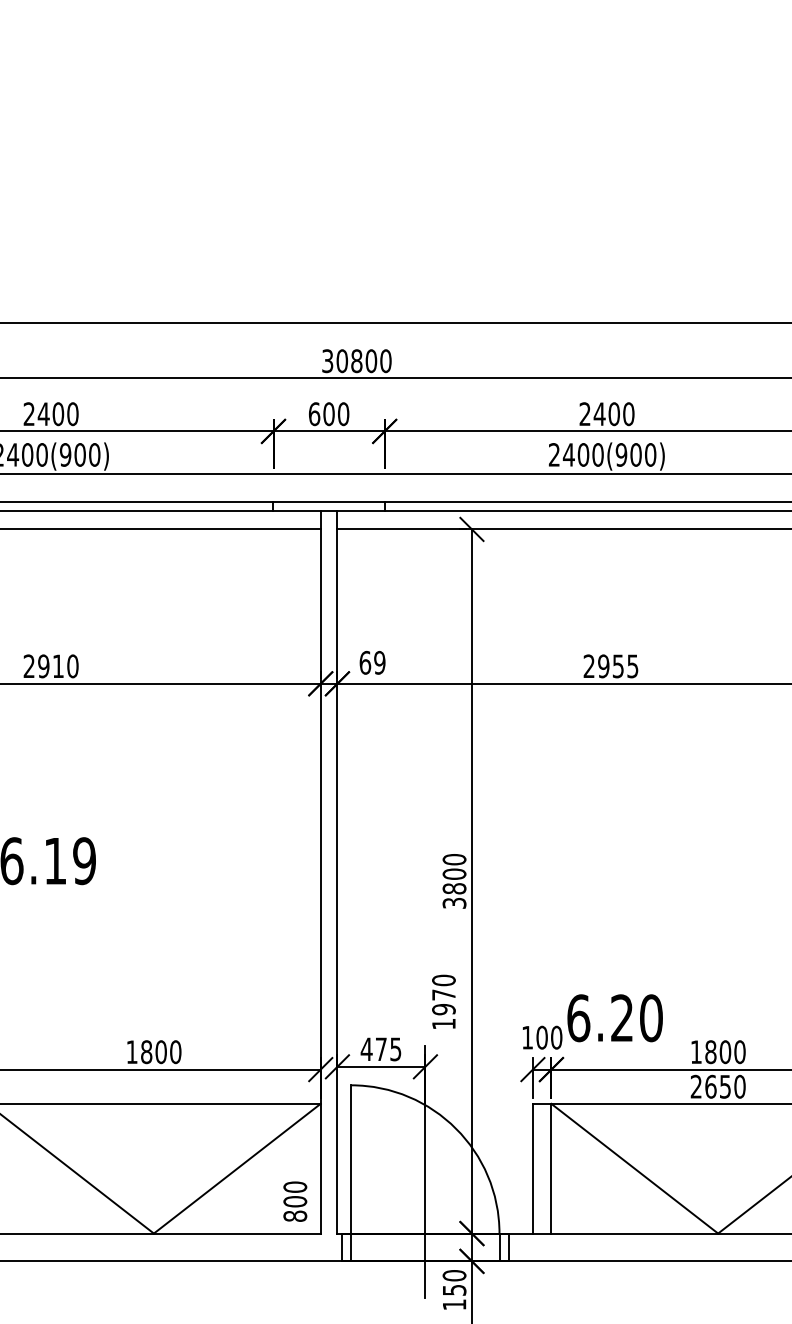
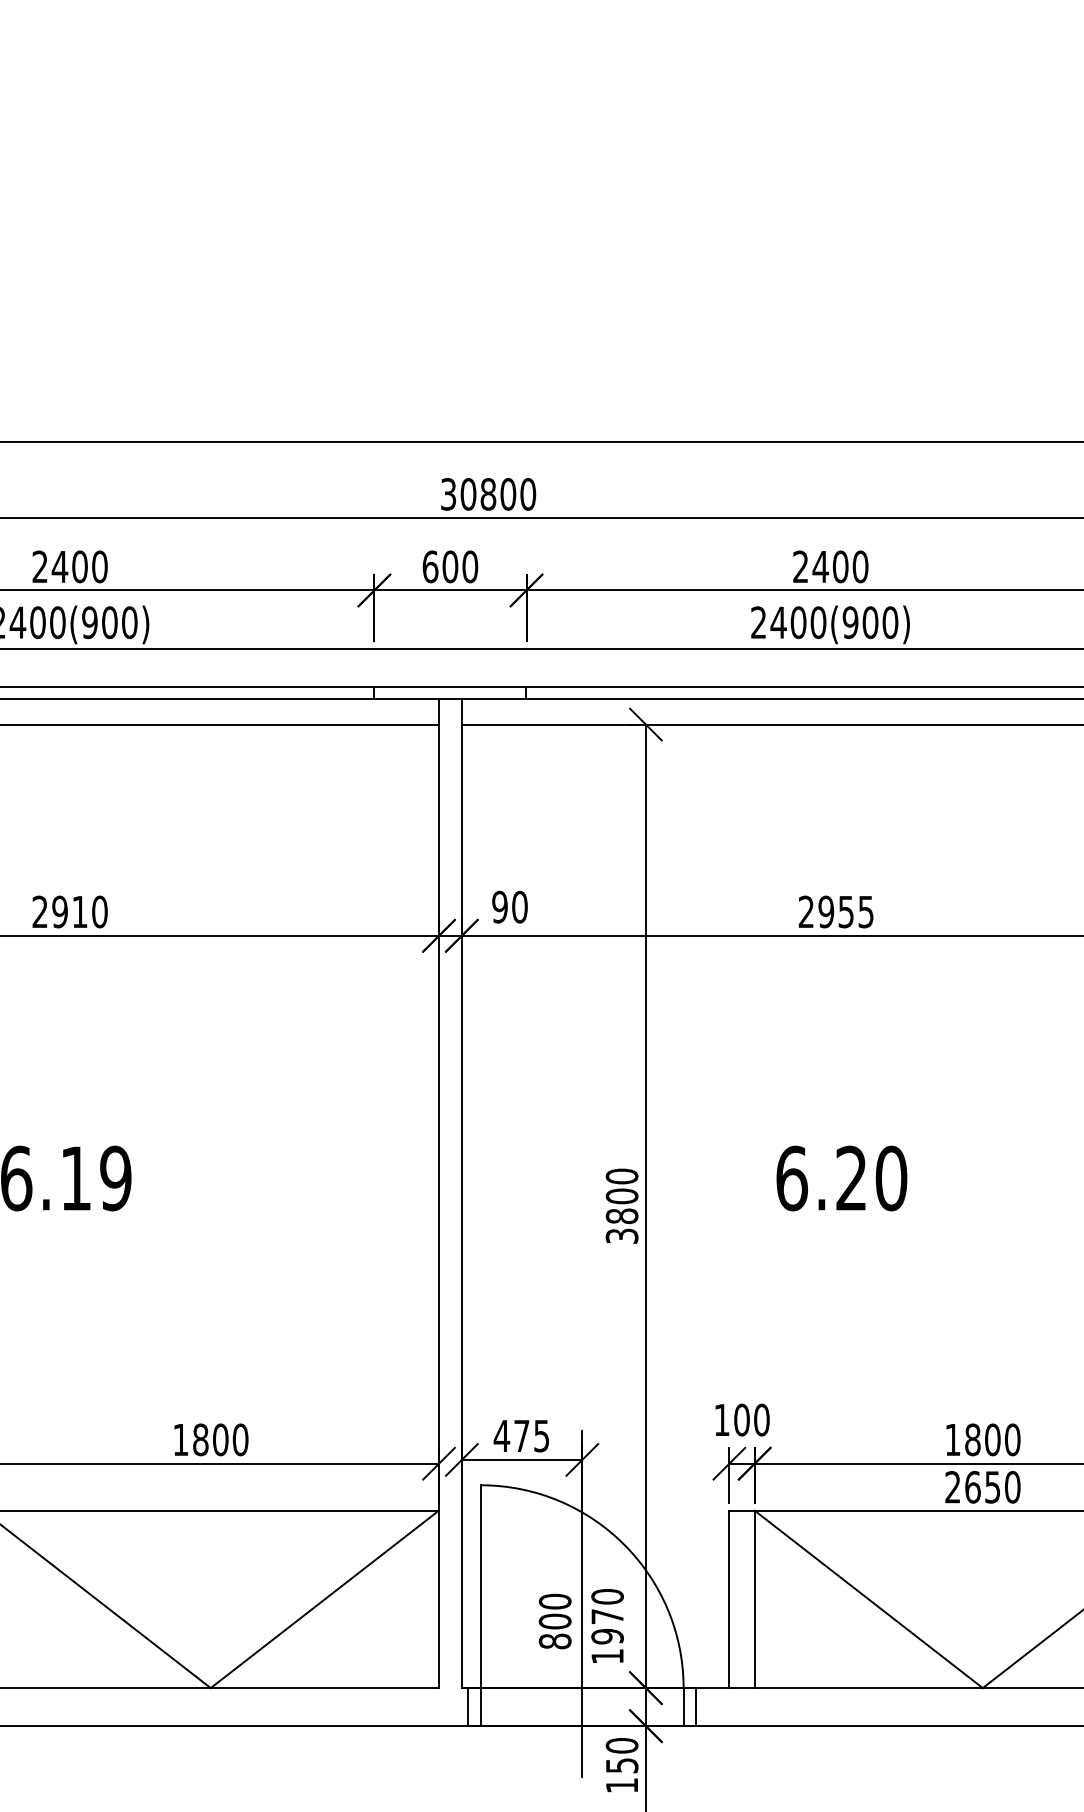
text: (372, 662) -> (509, 906), 69 -> 90
text: (443, 1001) -> (607, 1625), moved
text: (614, 1018) -> (841, 1178), moved
text: (294, 1201) -> (554, 1621), moved

